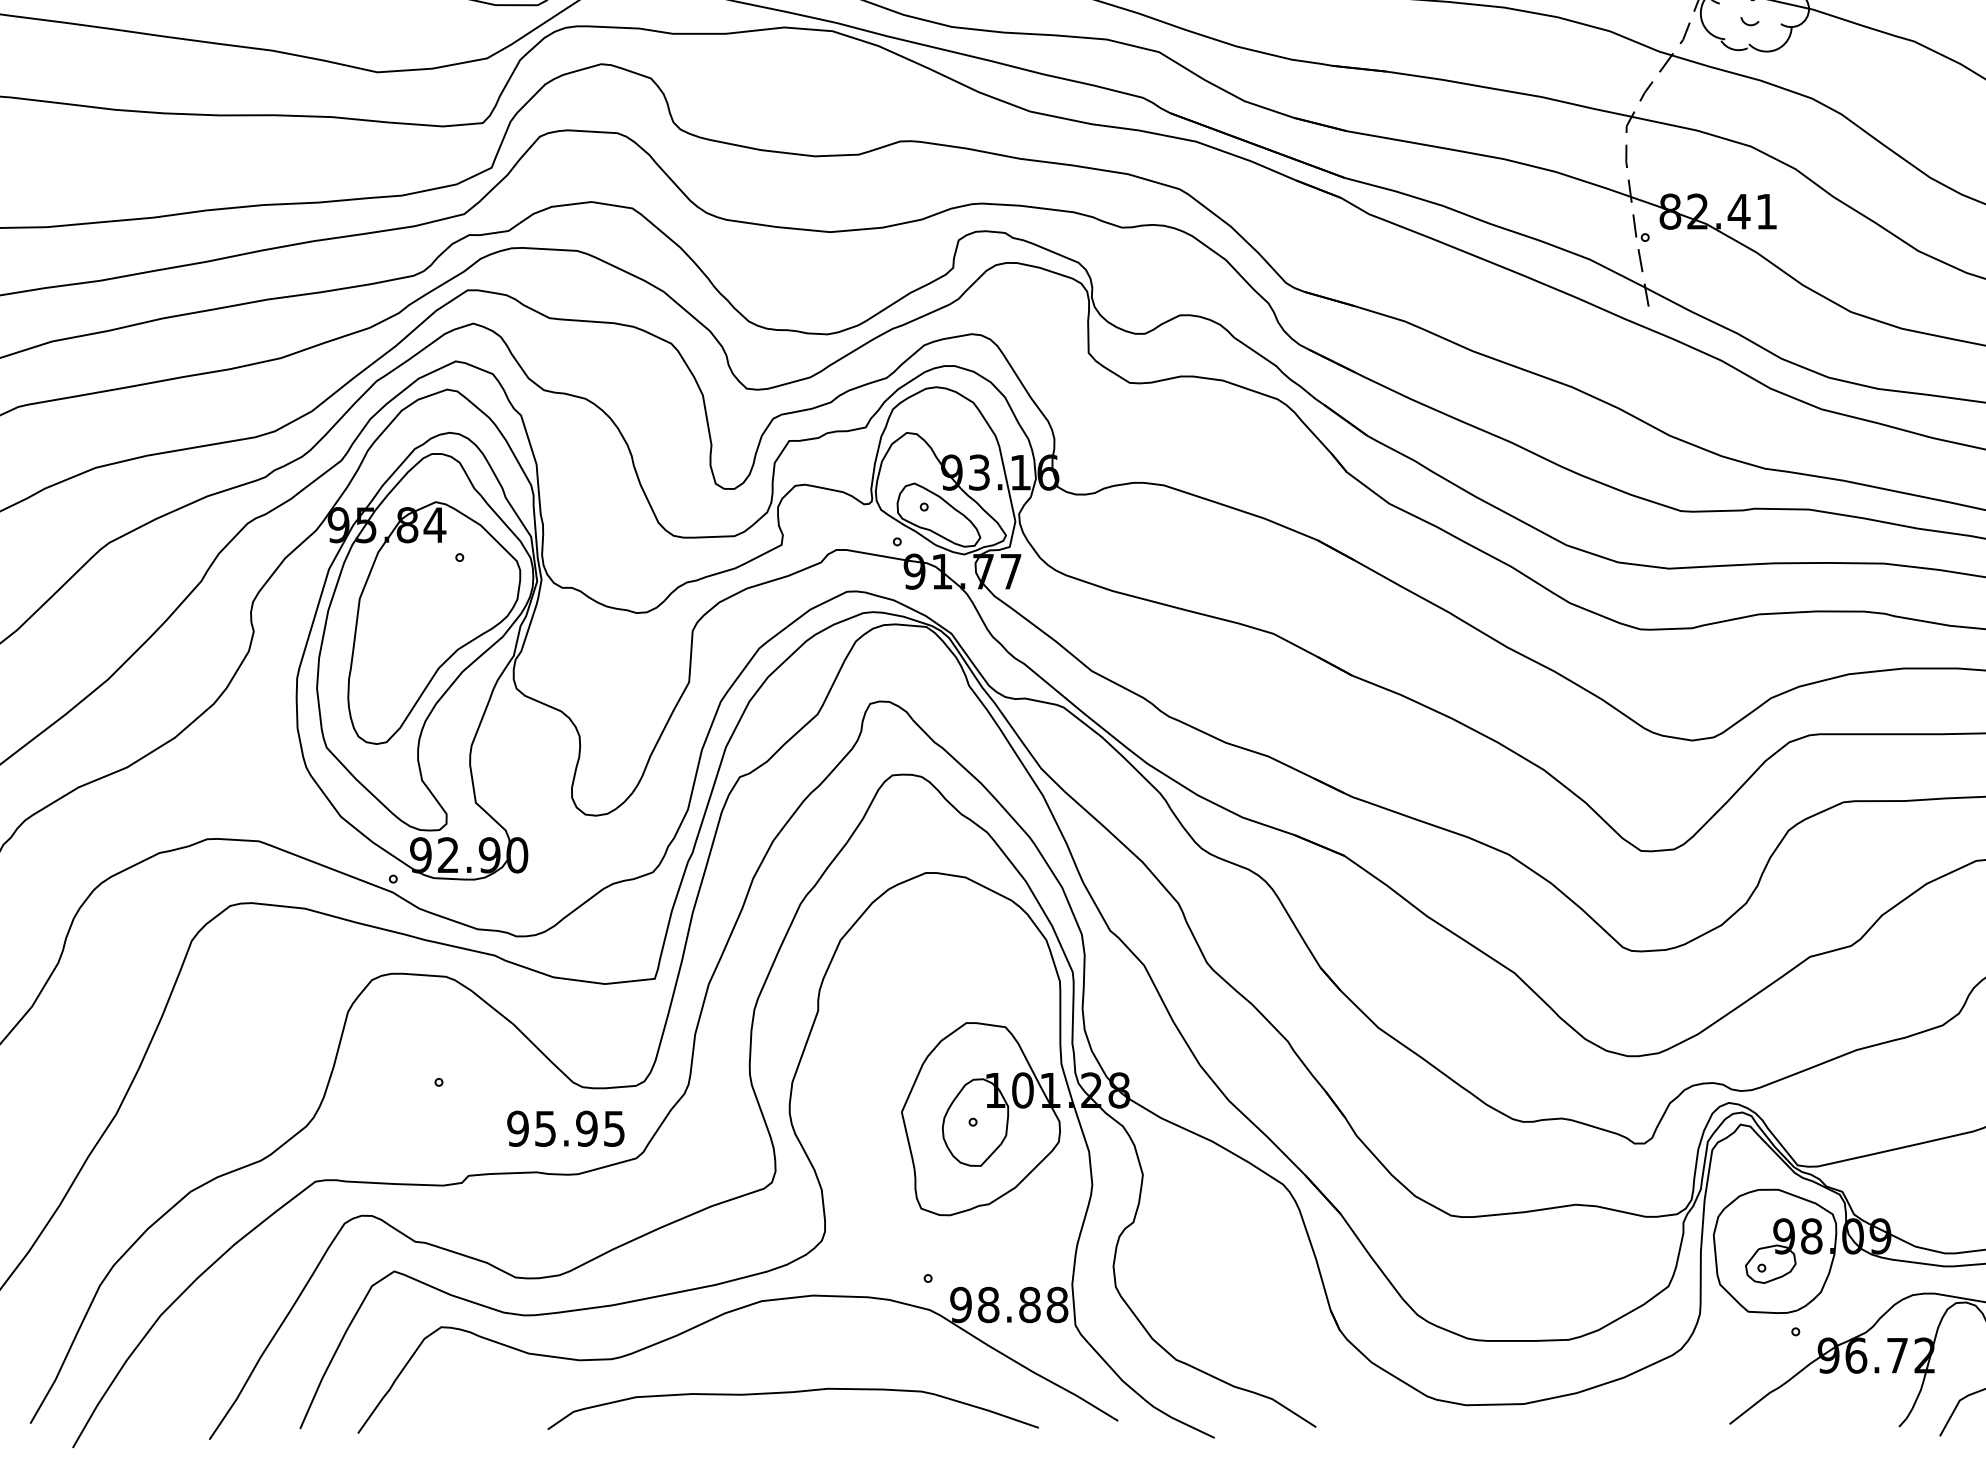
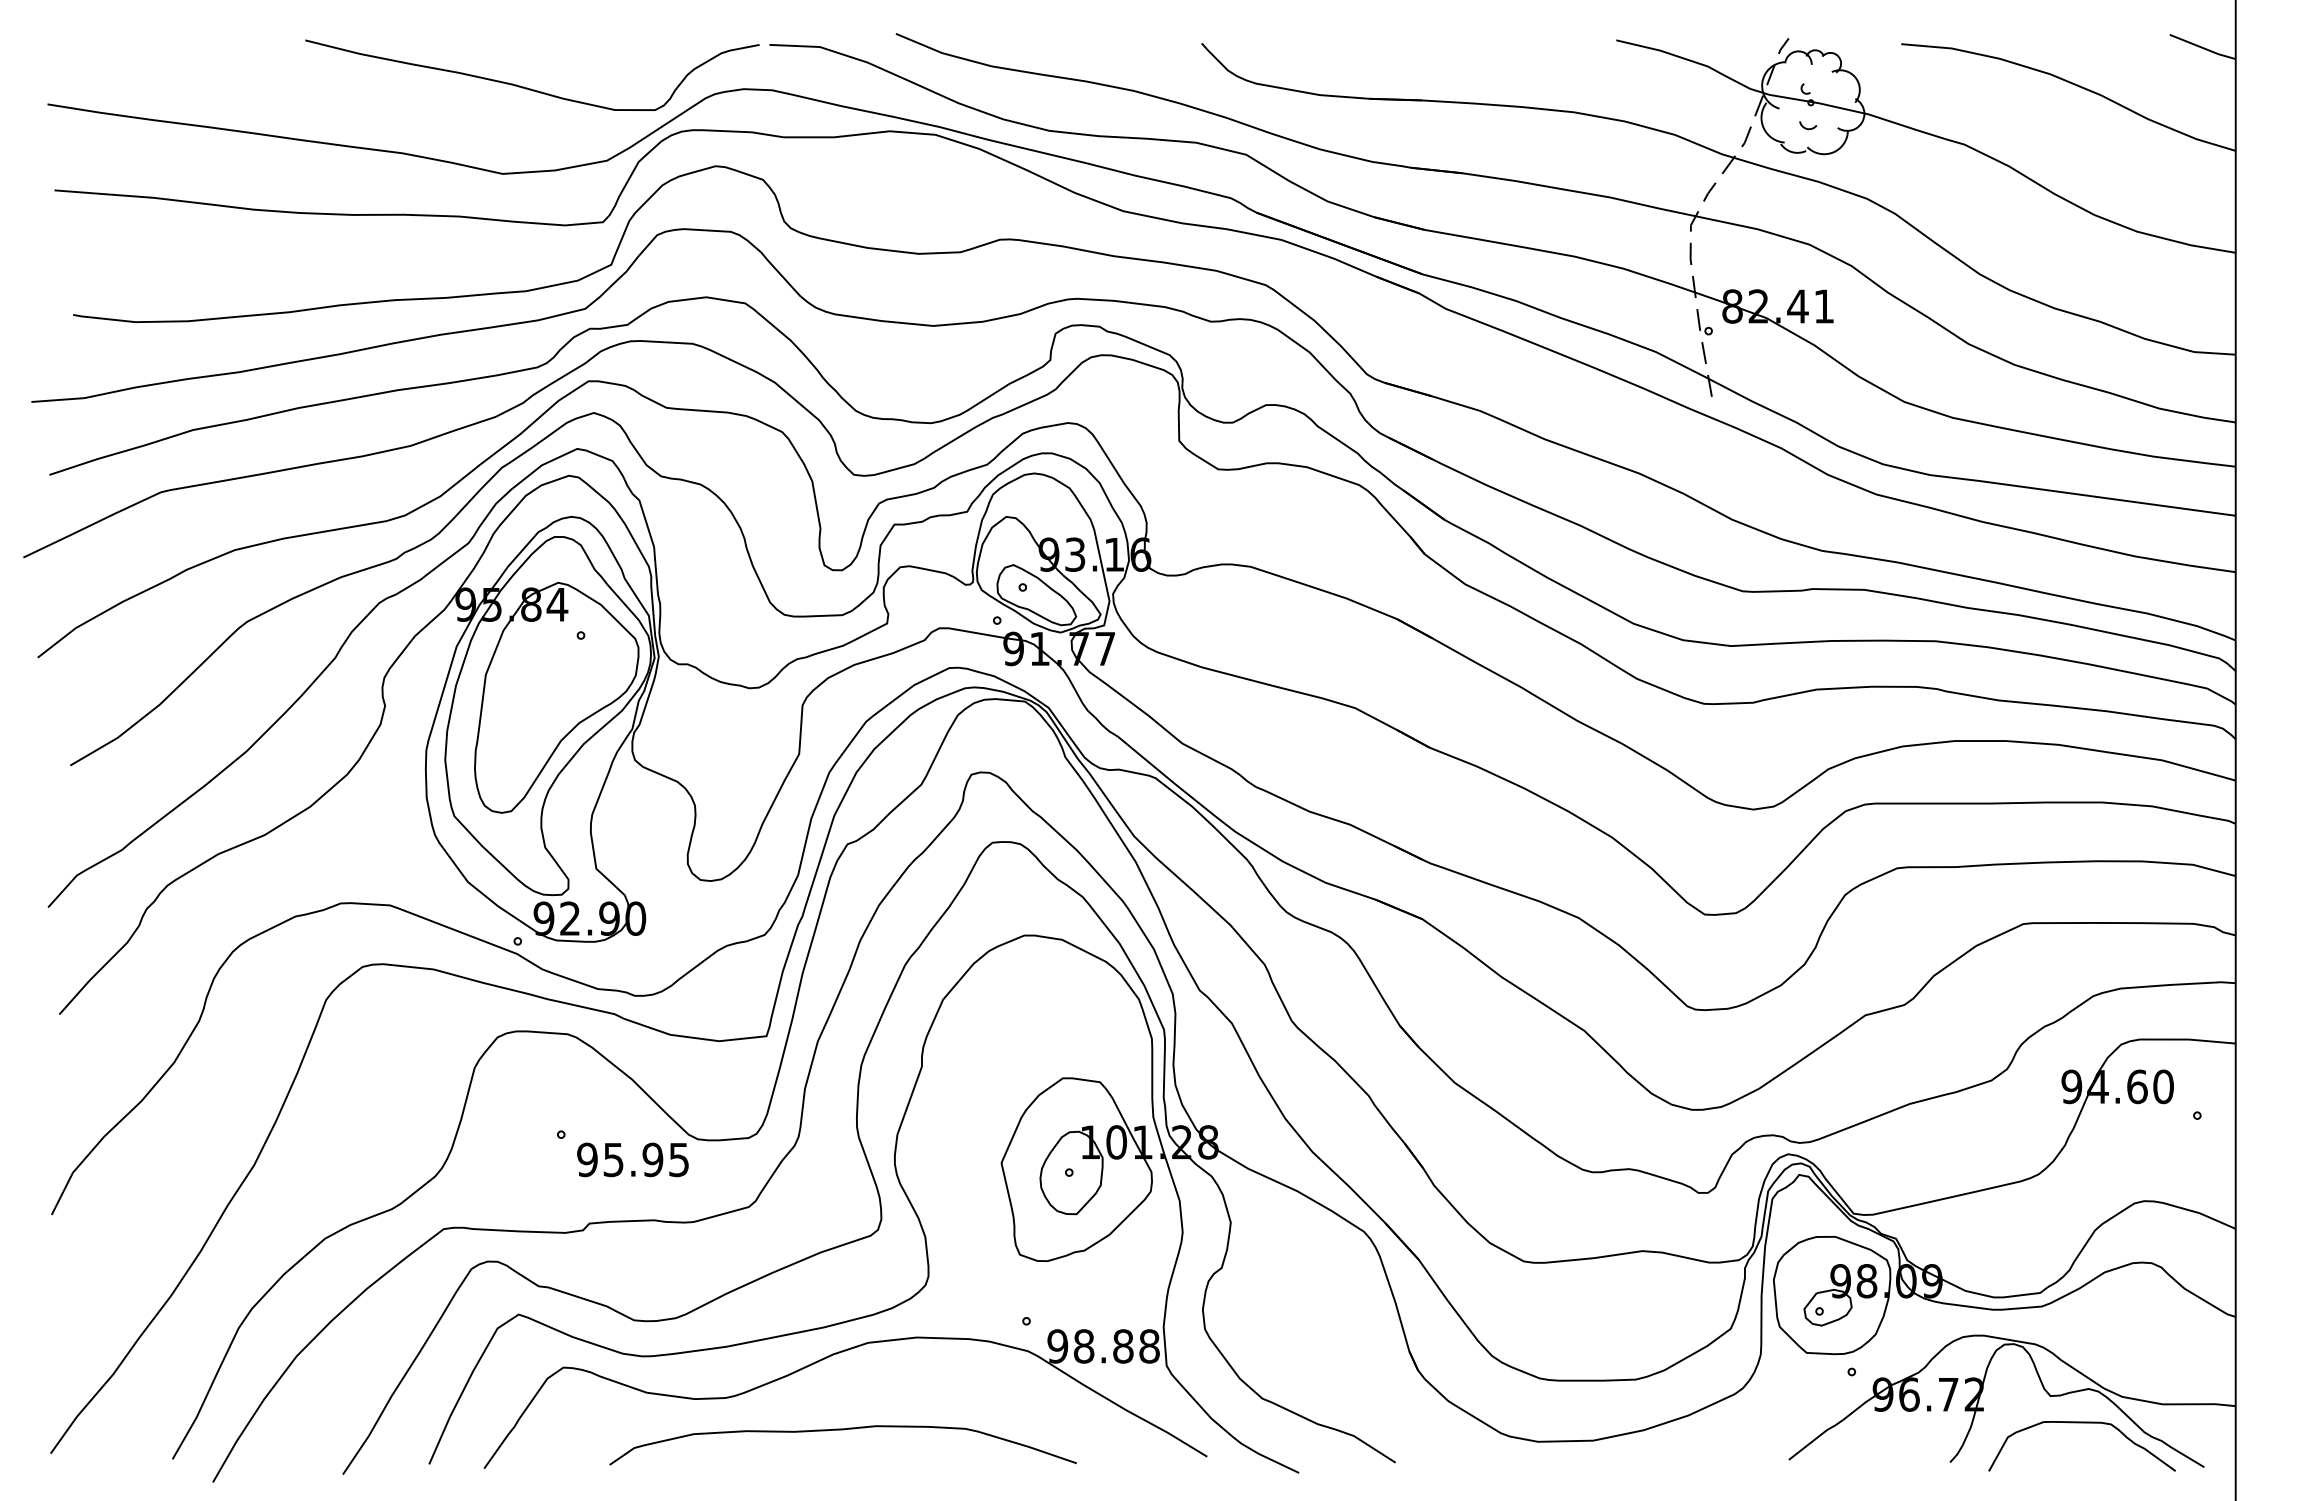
text: (565, 1128) -> (632, 1159), moved
curve: (792, 1393) -> (842, 1430), moved

